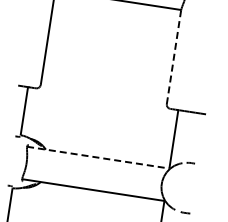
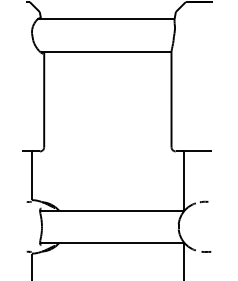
line: (173, 57) -> (171, 100), dashed -> solid
line: (97, 157) -> (111, 210), dashed -> solid

